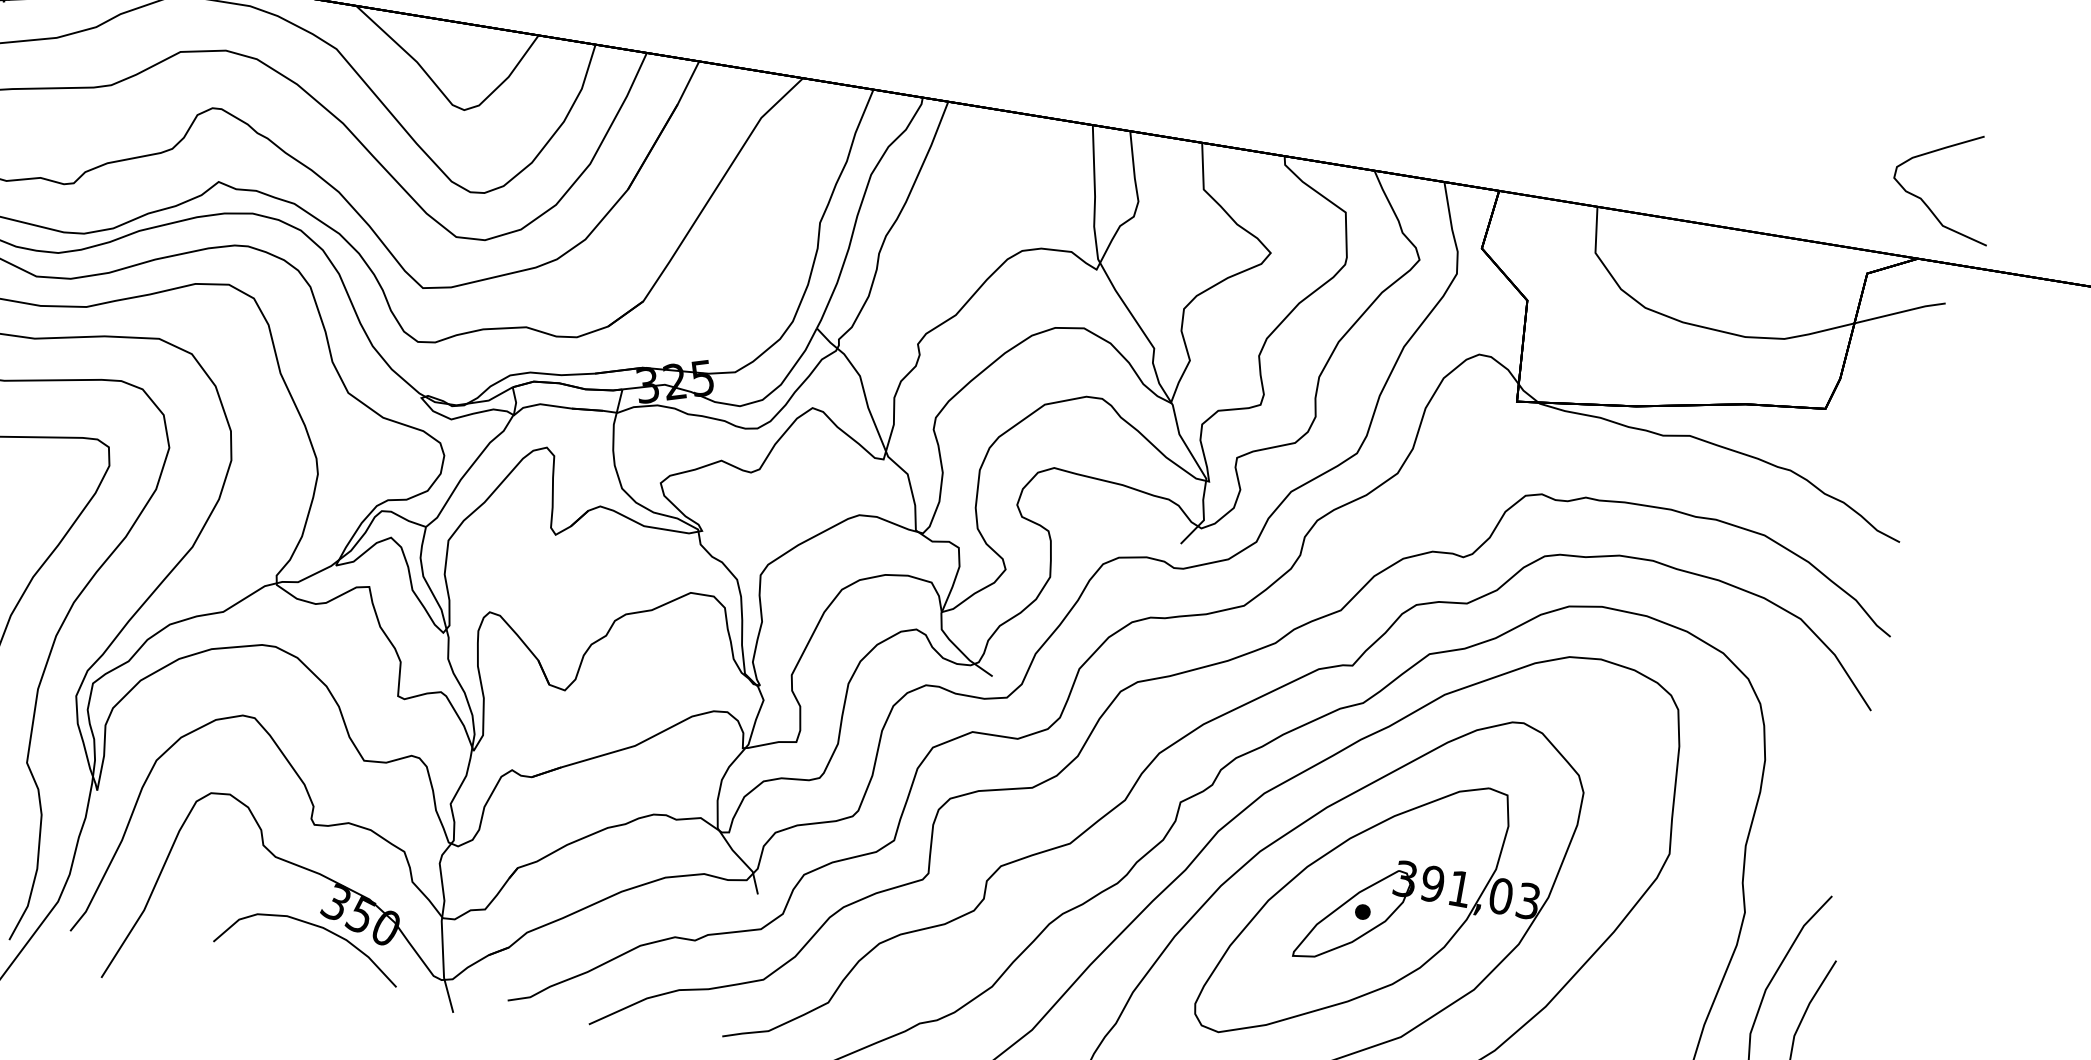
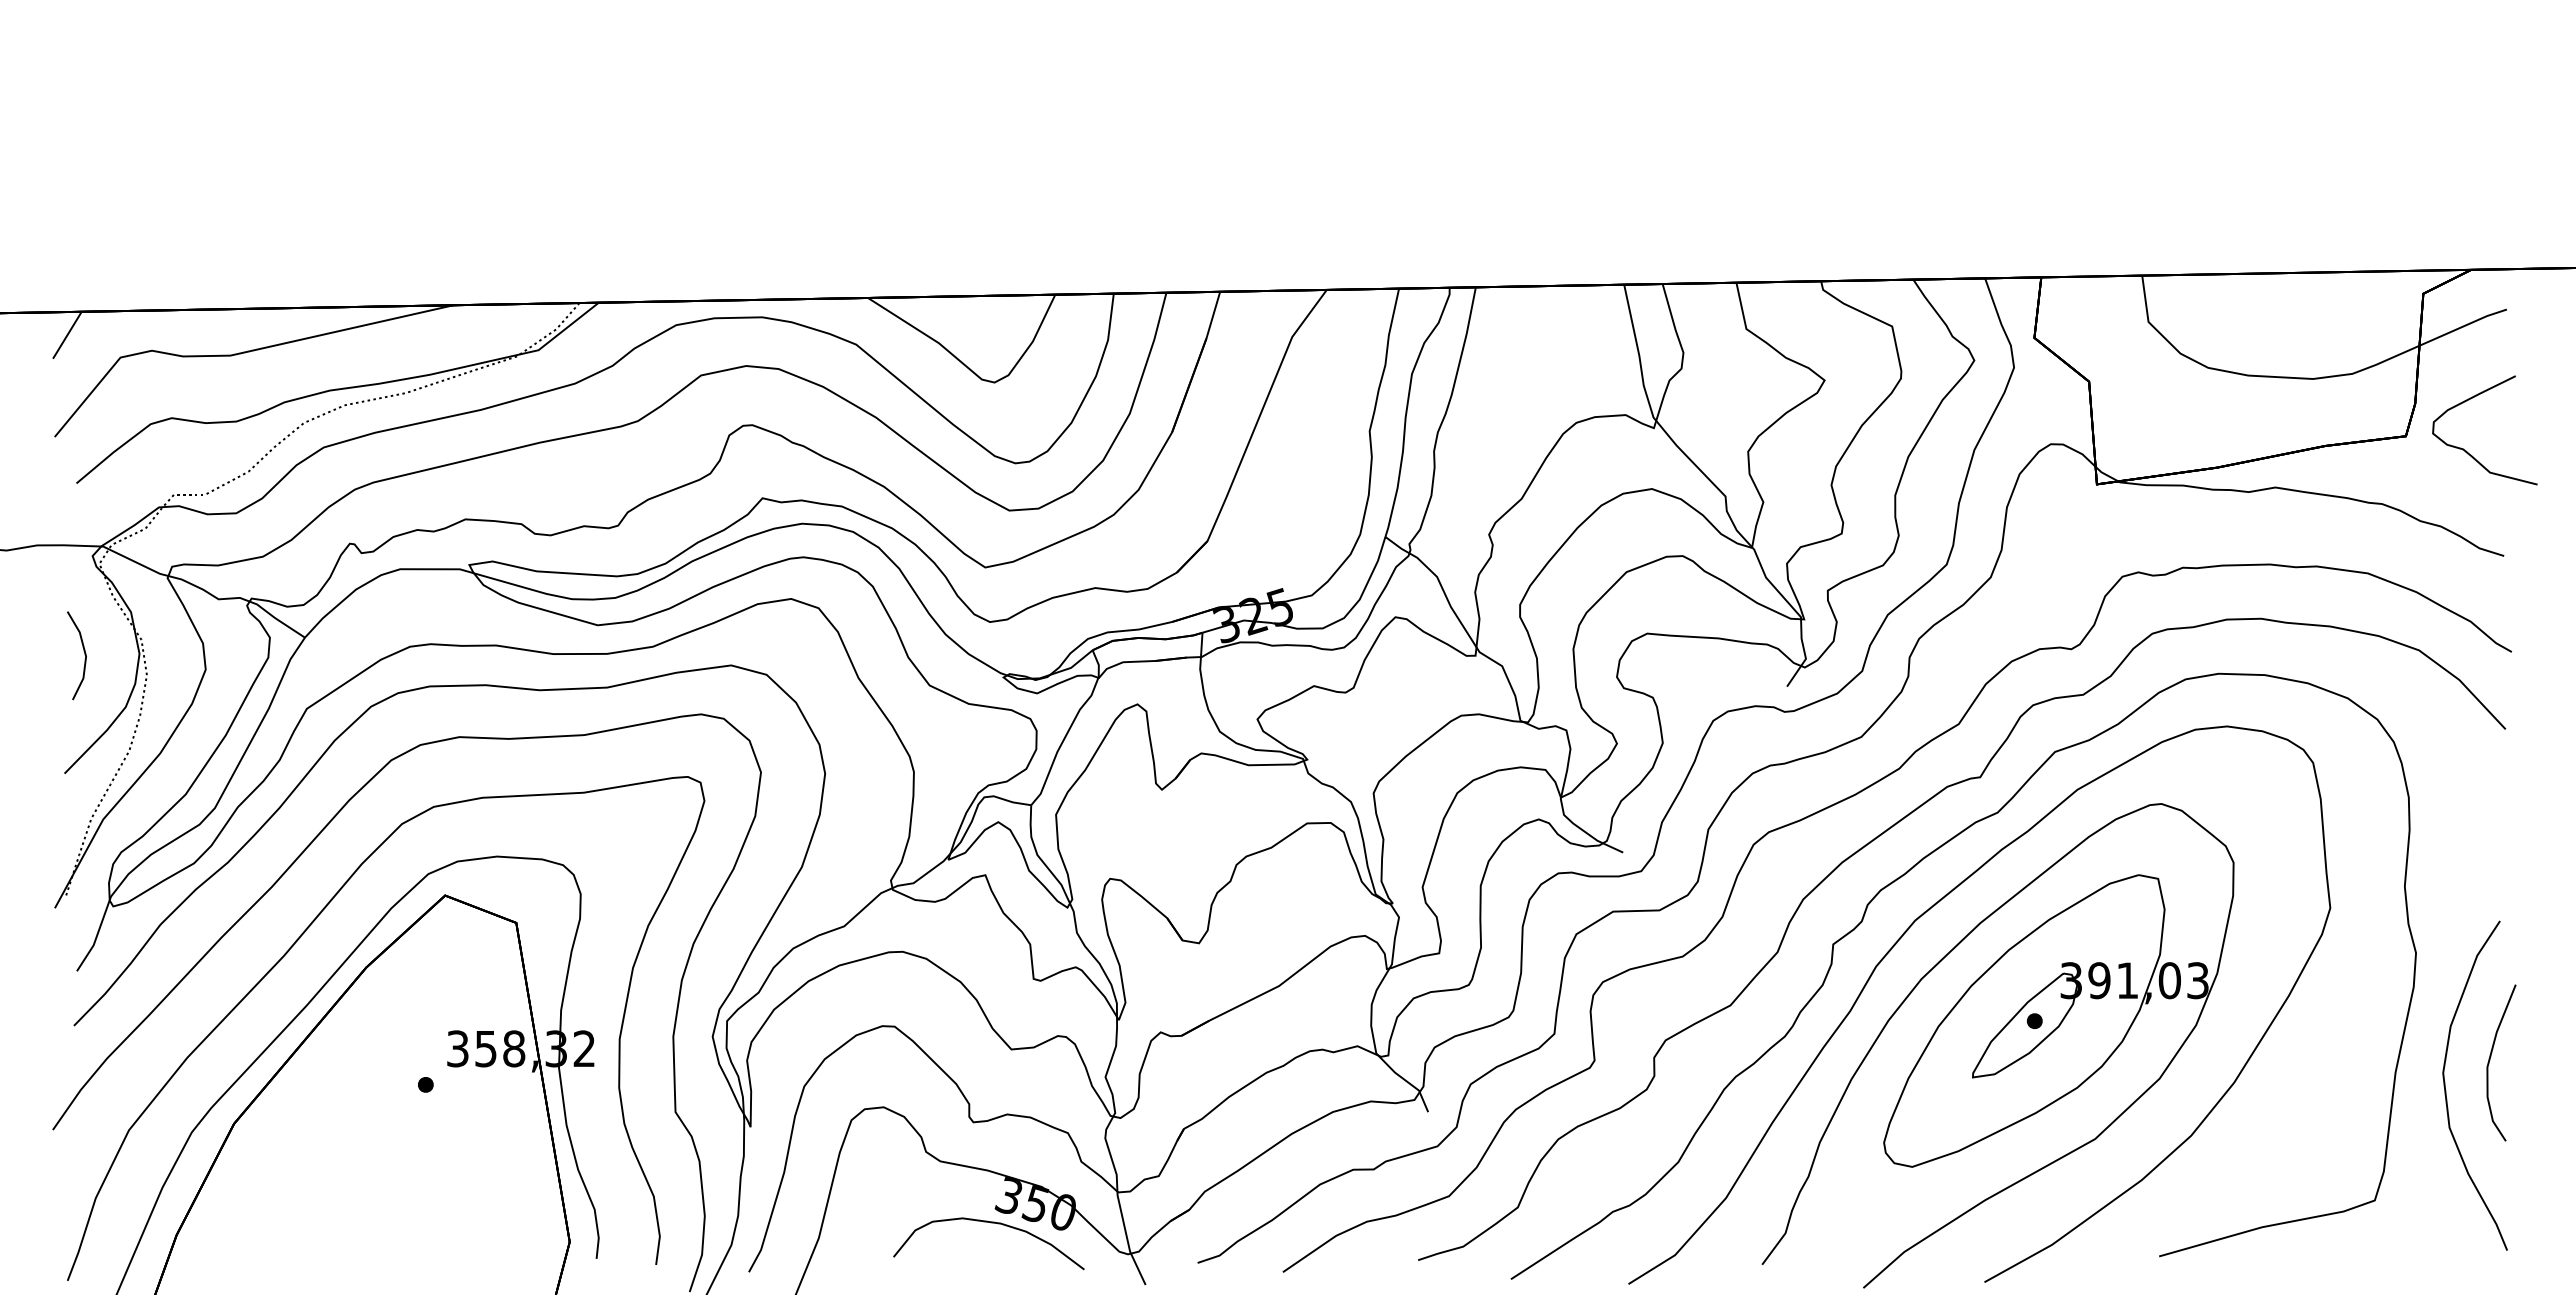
curve: (1923, 200) -> (2466, 450), moved

